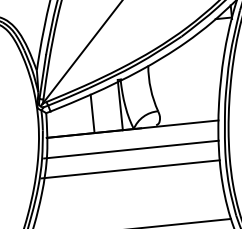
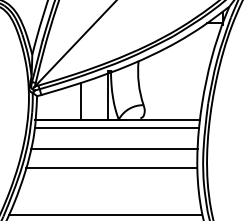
line: (132, 138) -> (116, 128), added
line: (131, 150) -> (114, 149), moved
line: (130, 169) -> (111, 167), moved

